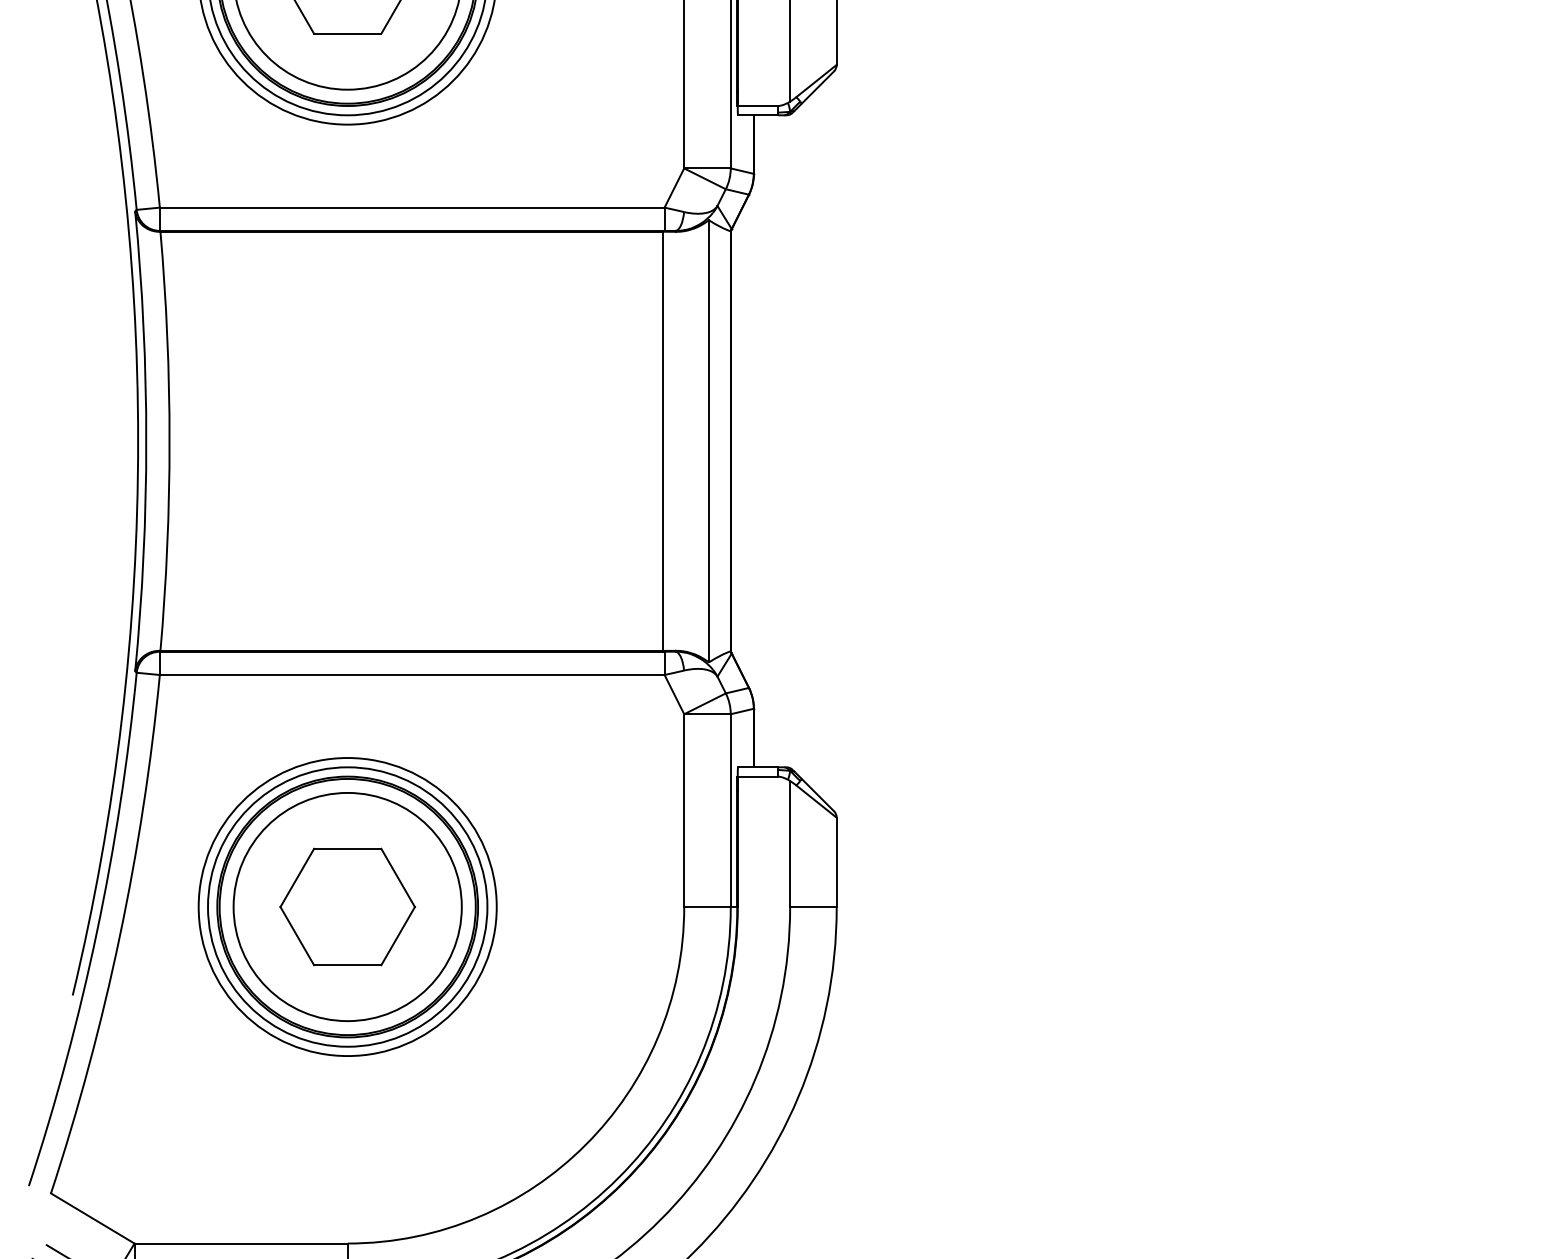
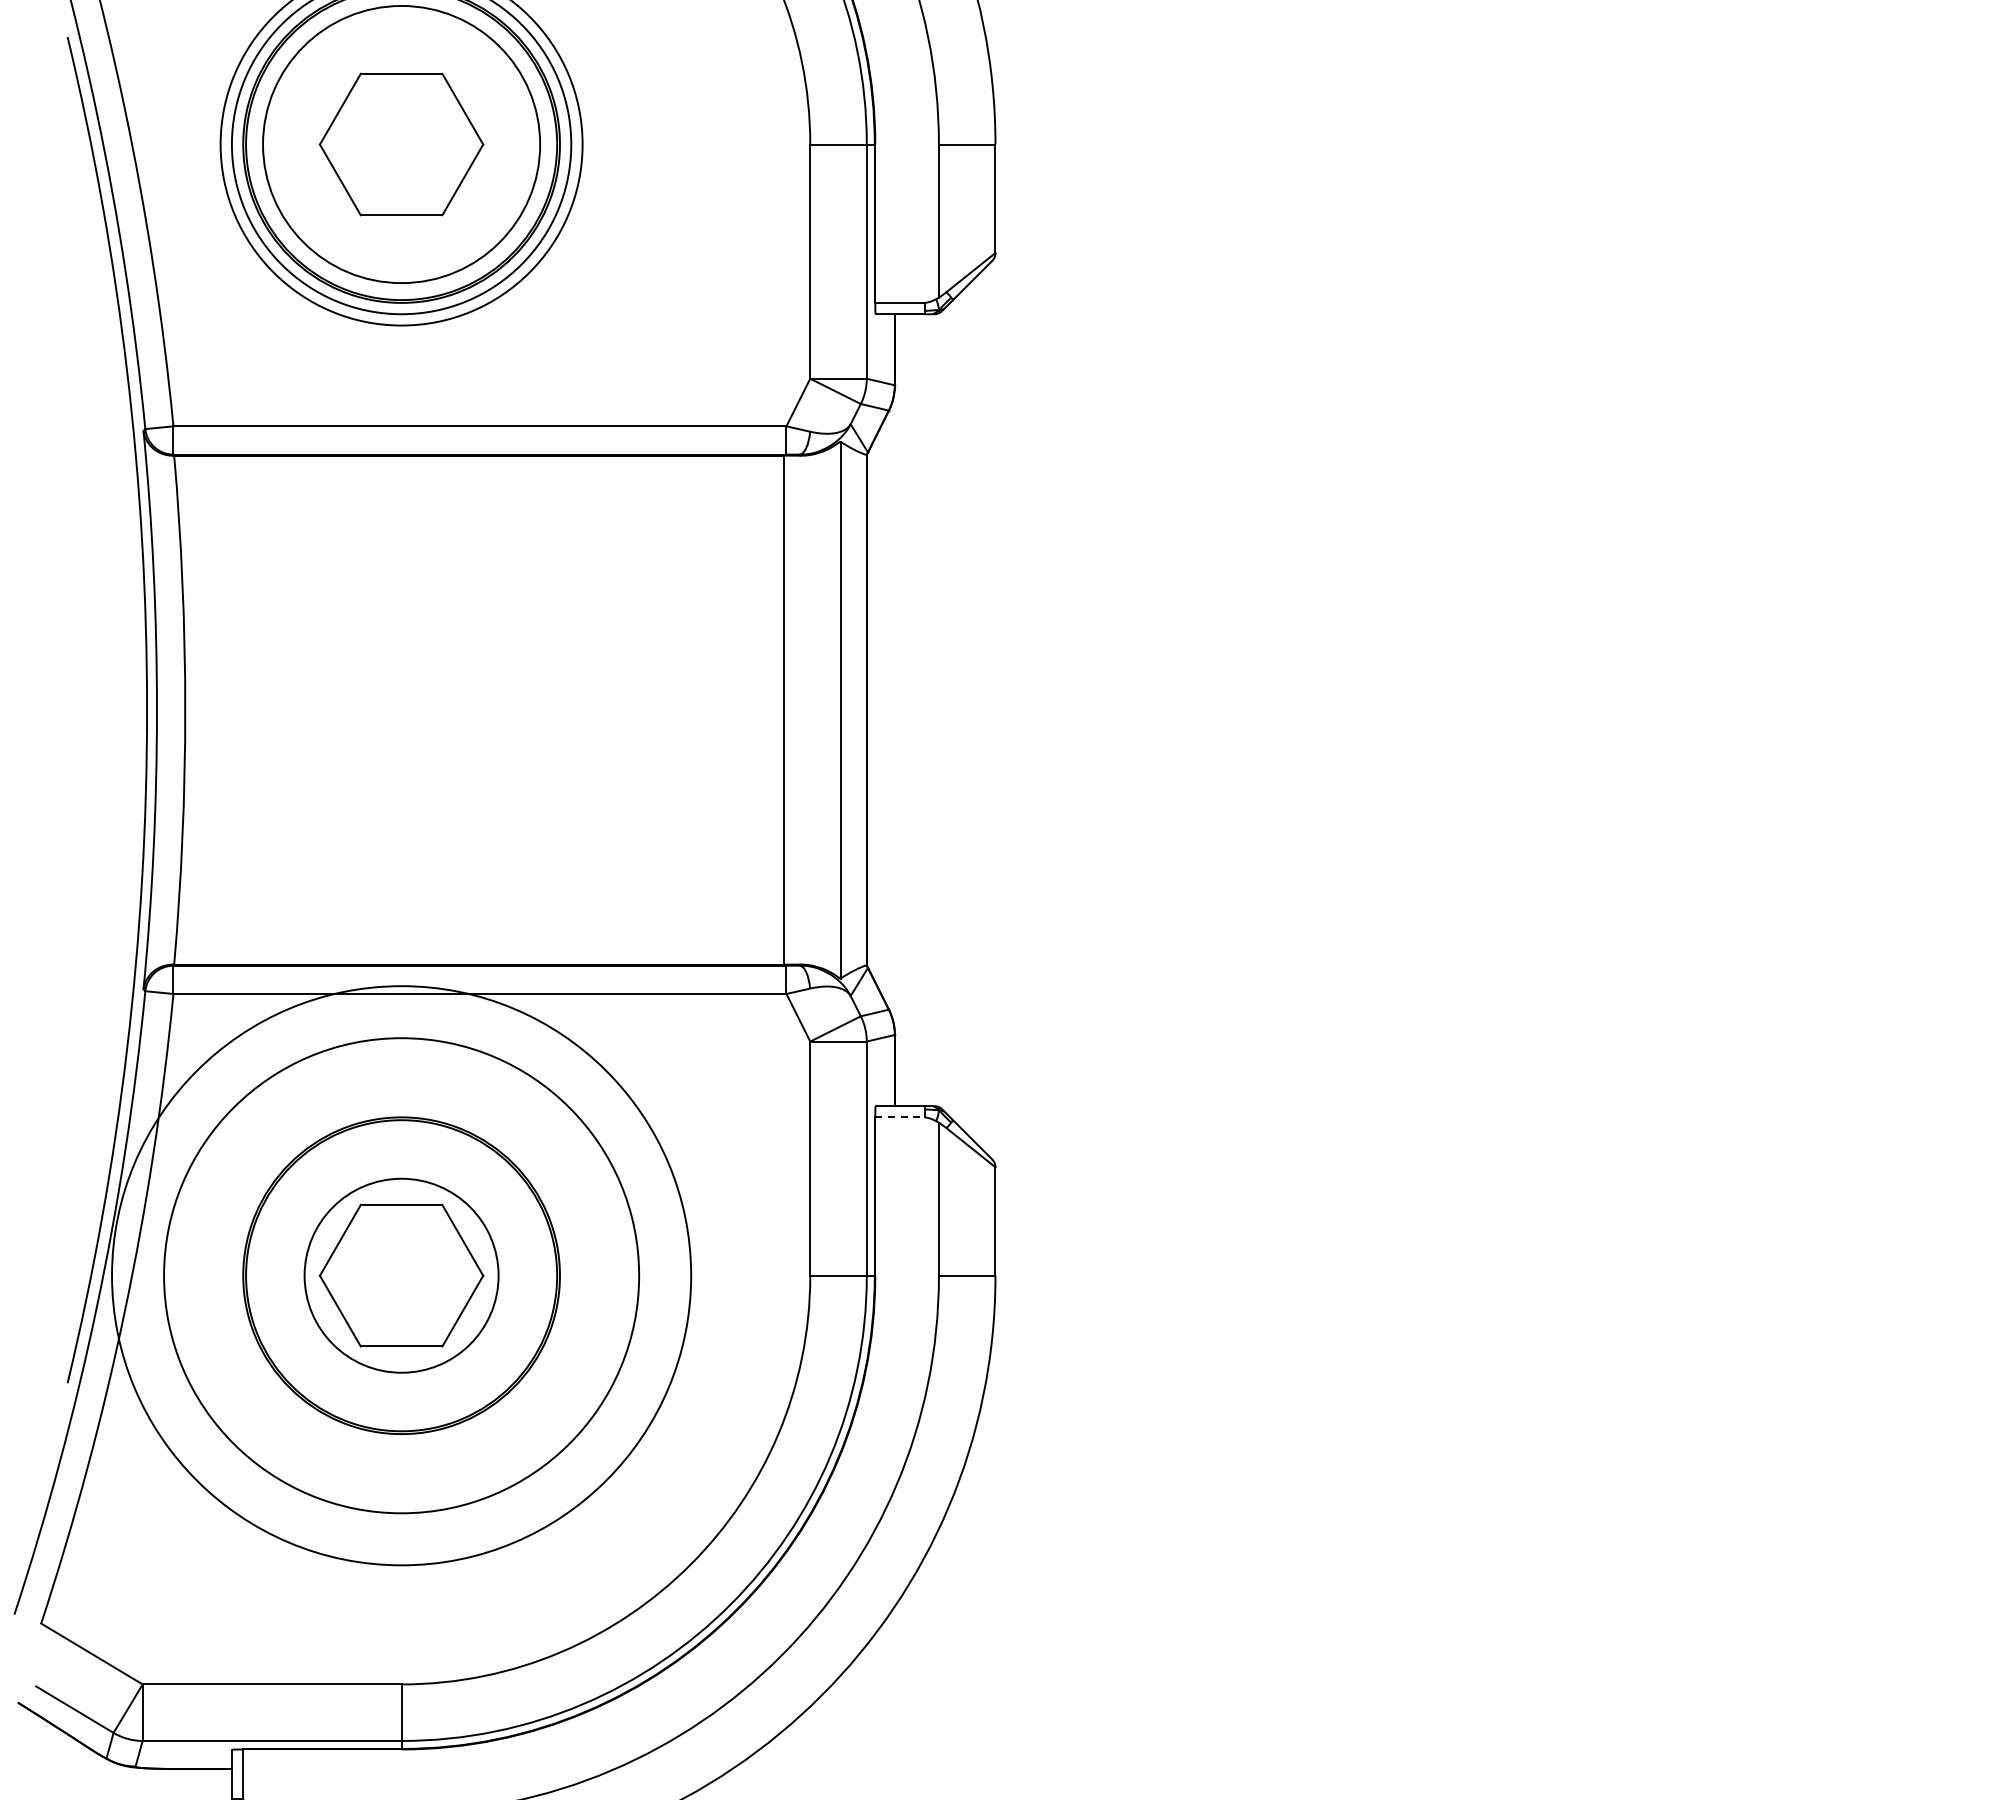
line: (757, 776) -> (899, 1117), solid -> dashed
circle: (347, 906) -> (401, 1275), size x0.7
circle: (347, 906) -> (401, 1275), size x1.4
circle: (347, 906) -> (401, 1275), size x1.6

